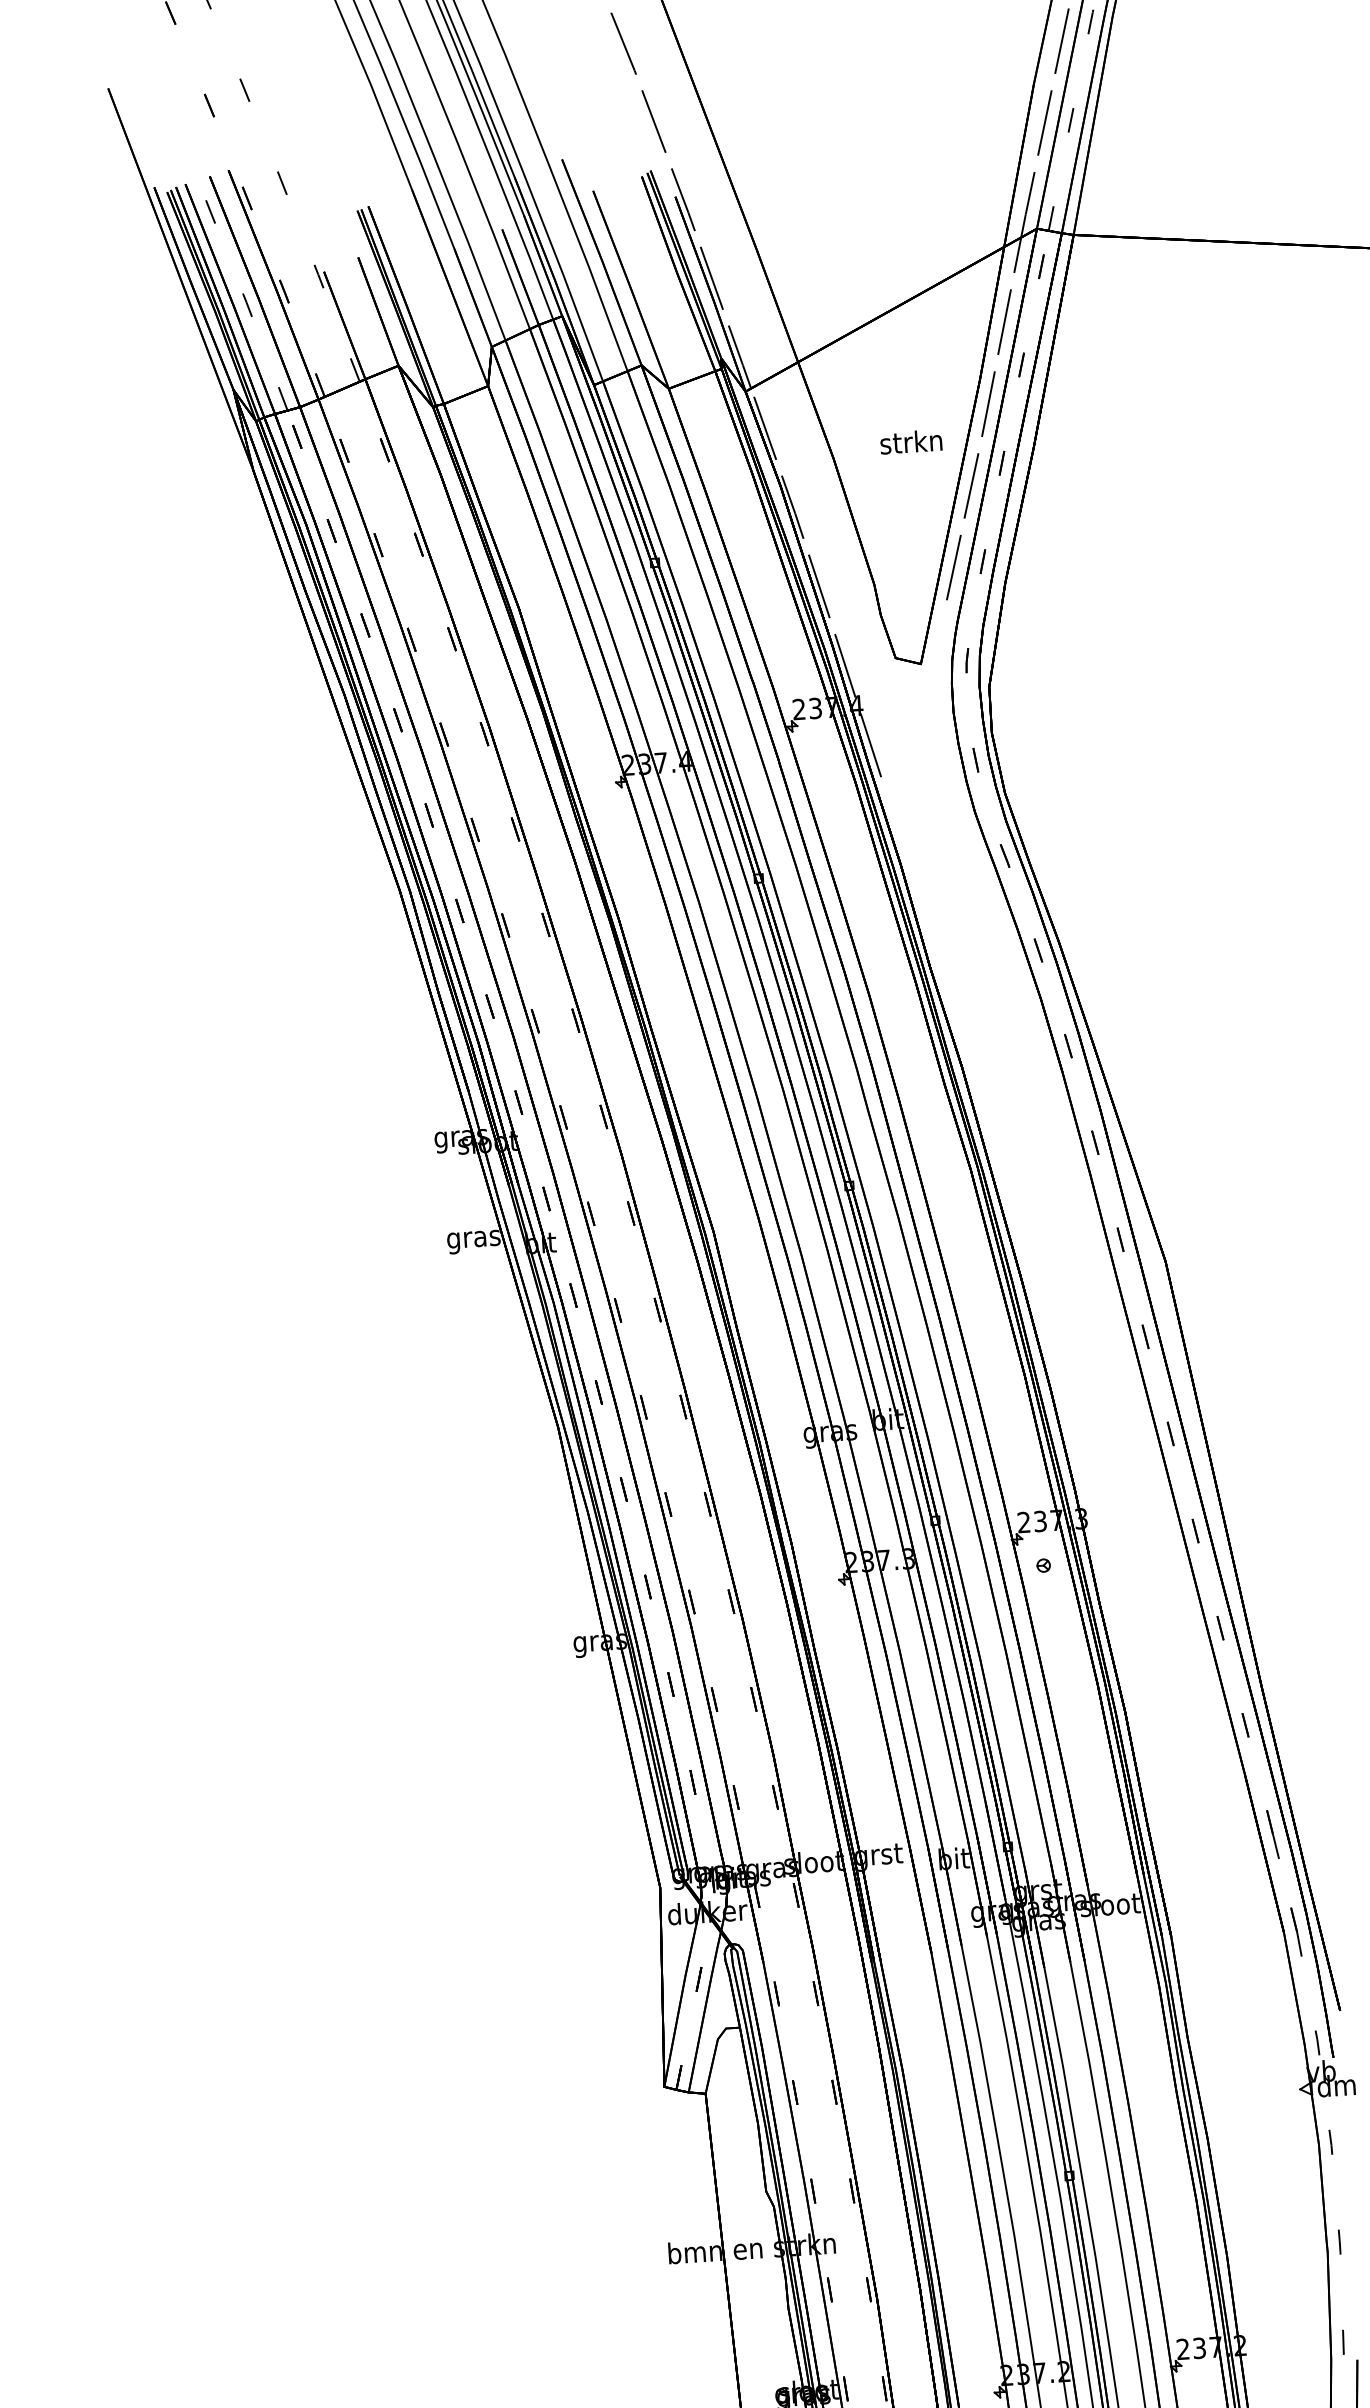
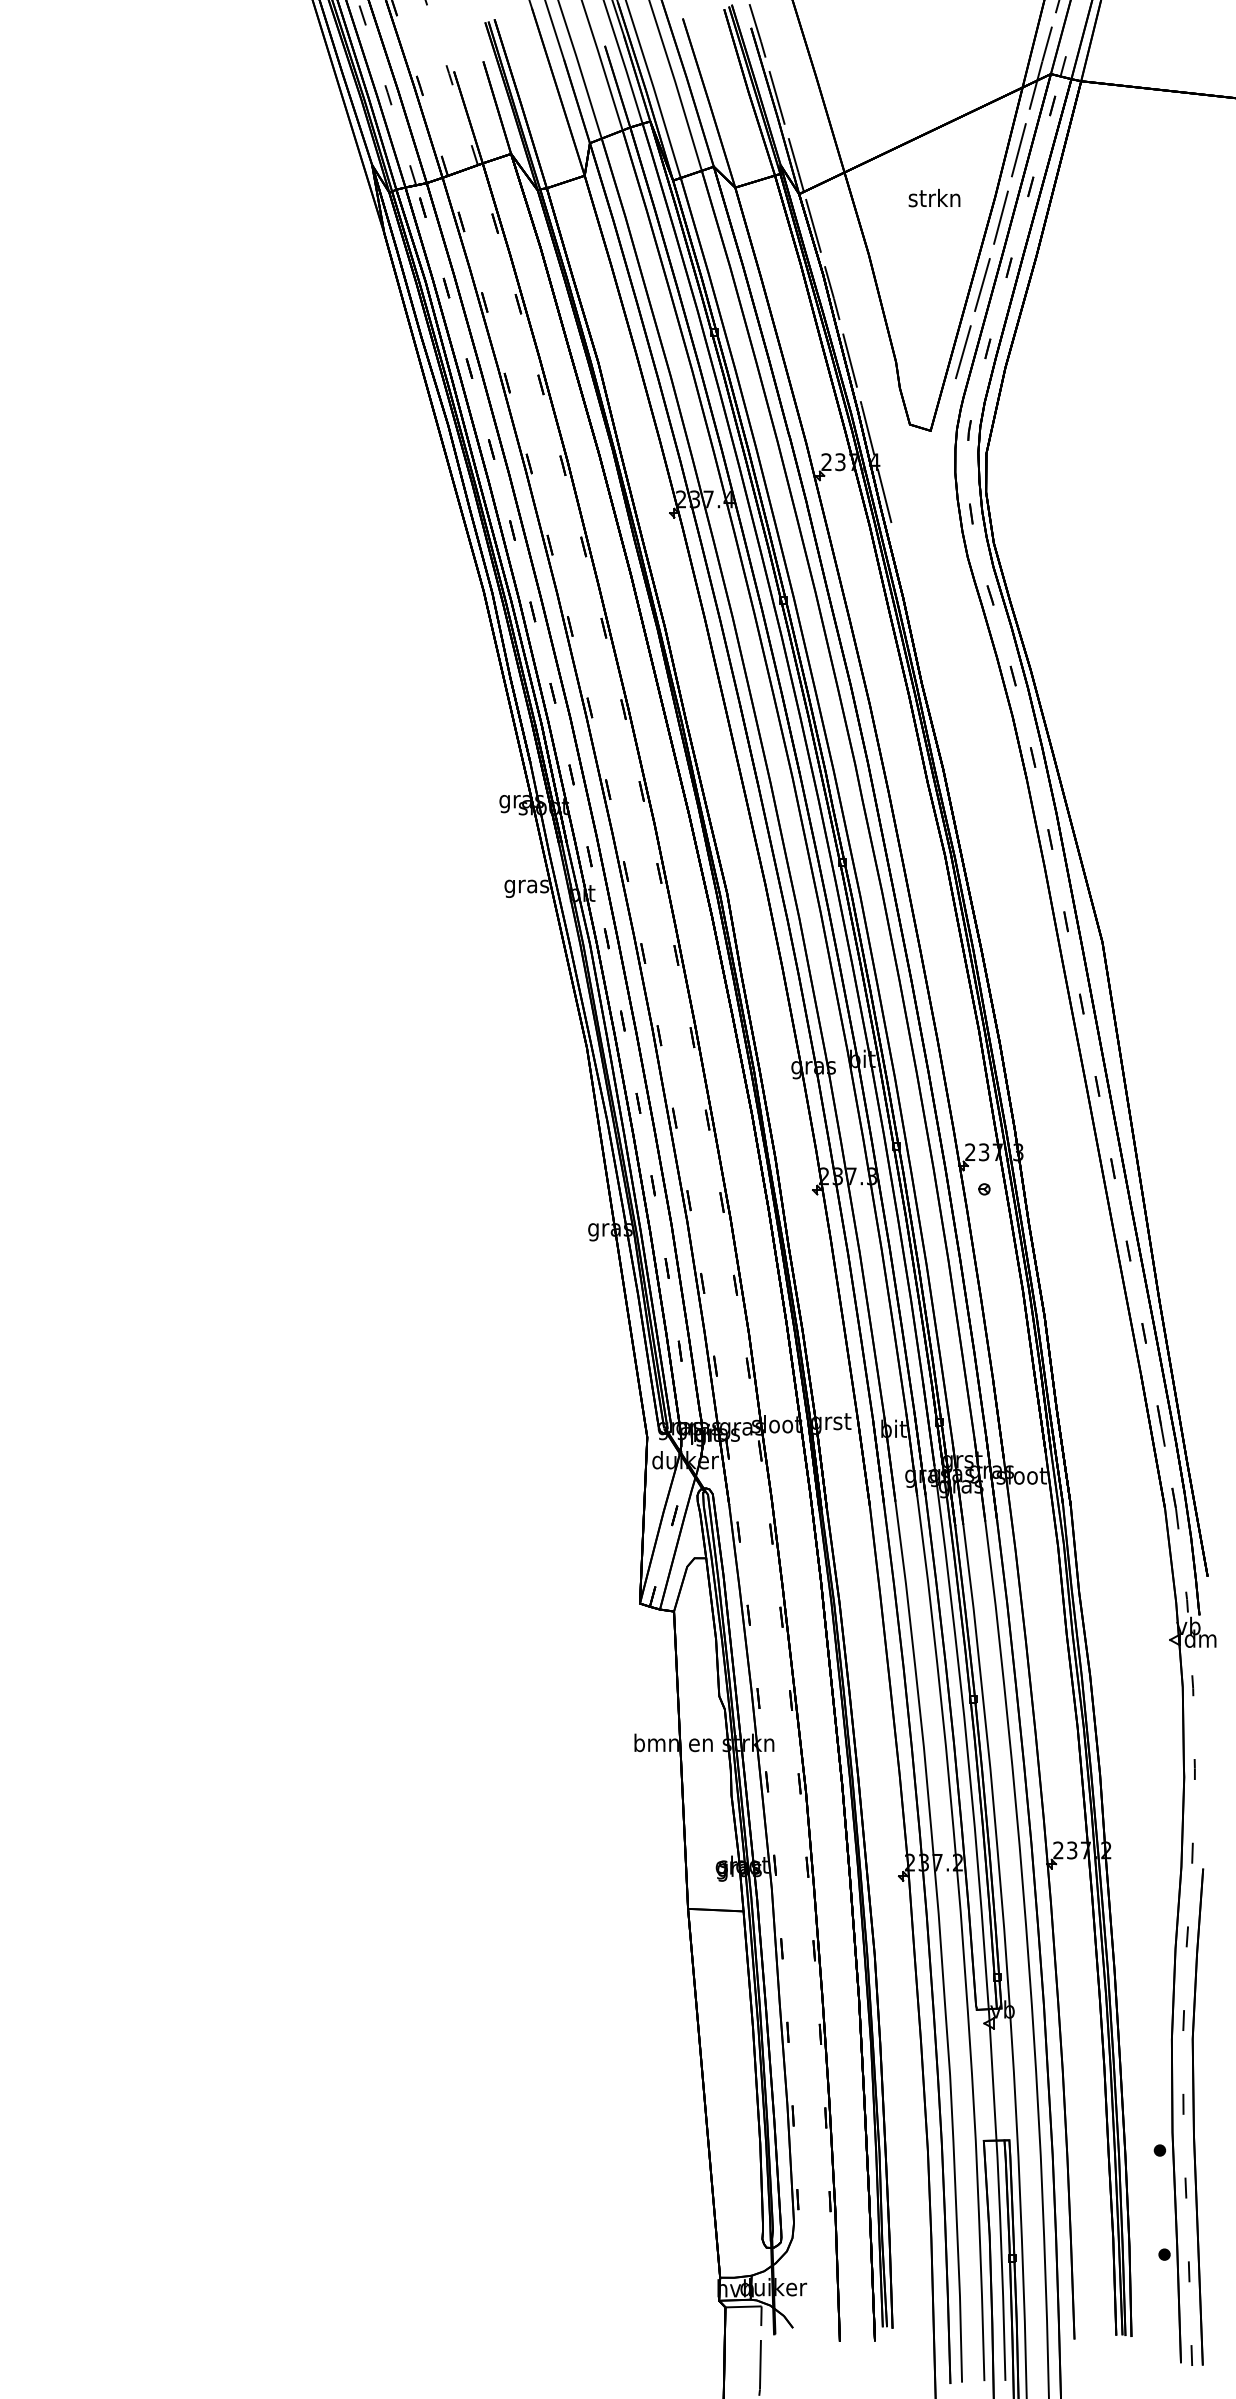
text: (911, 441) -> (934, 197), moved

